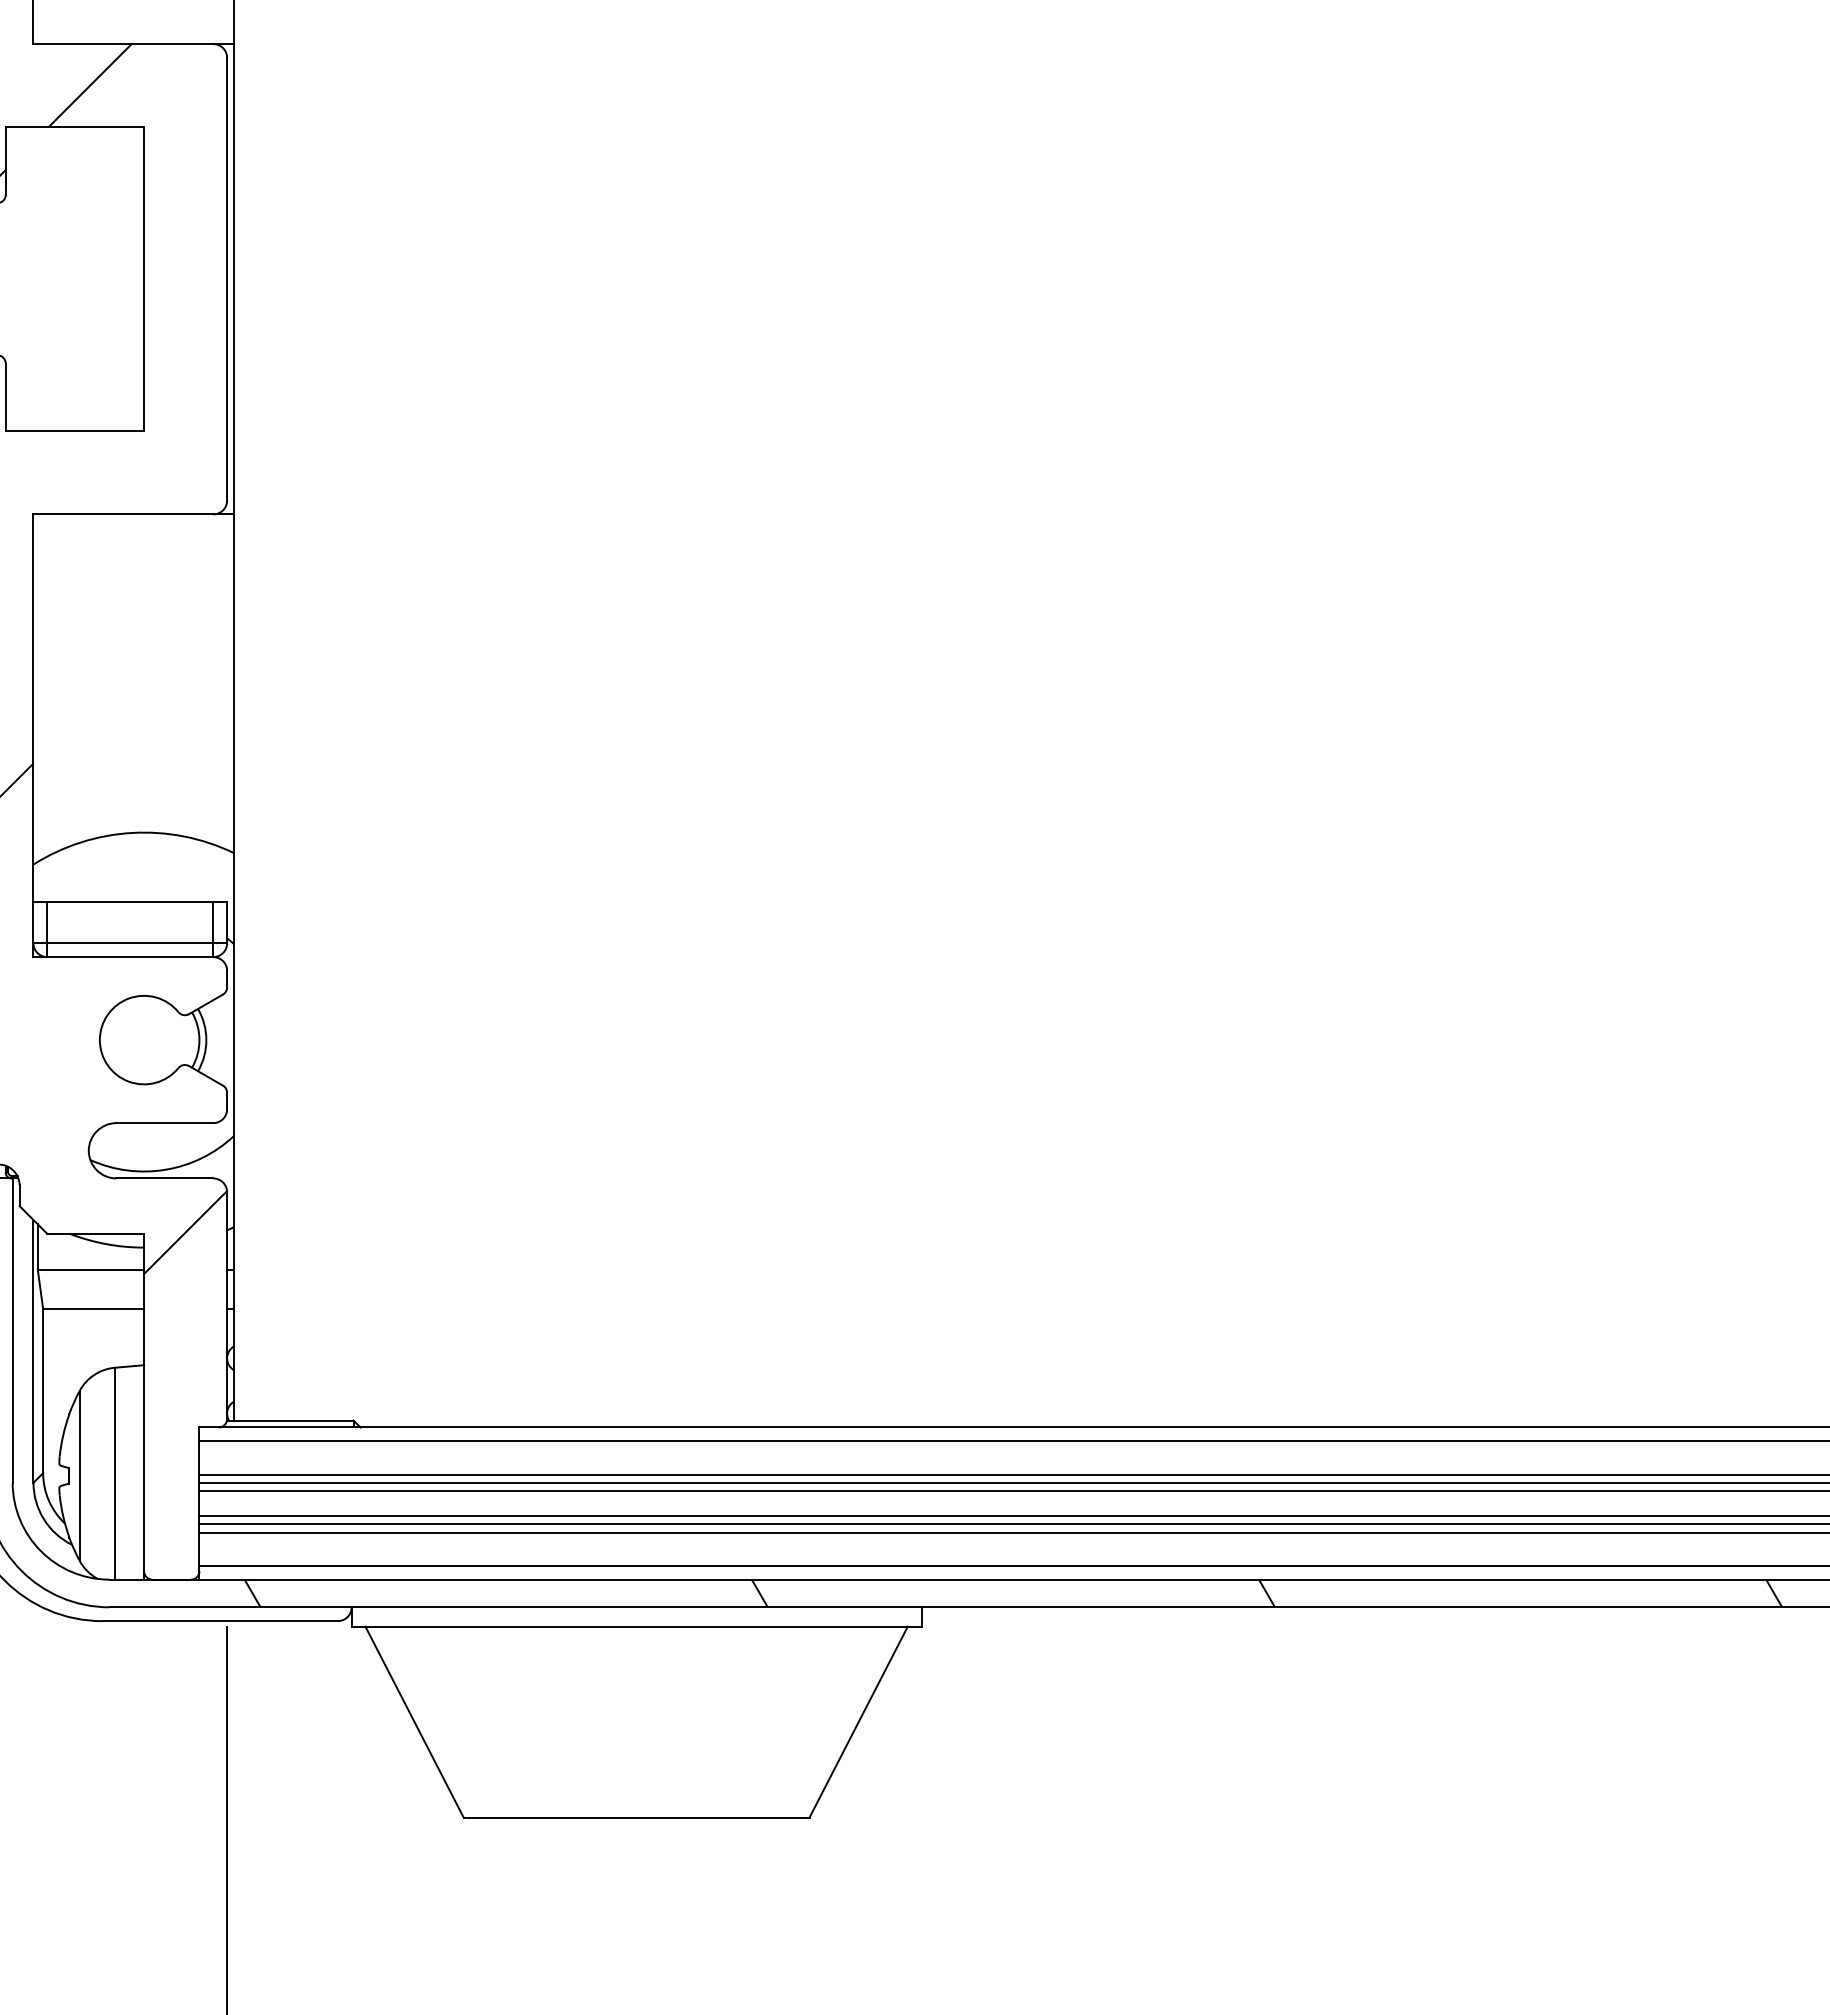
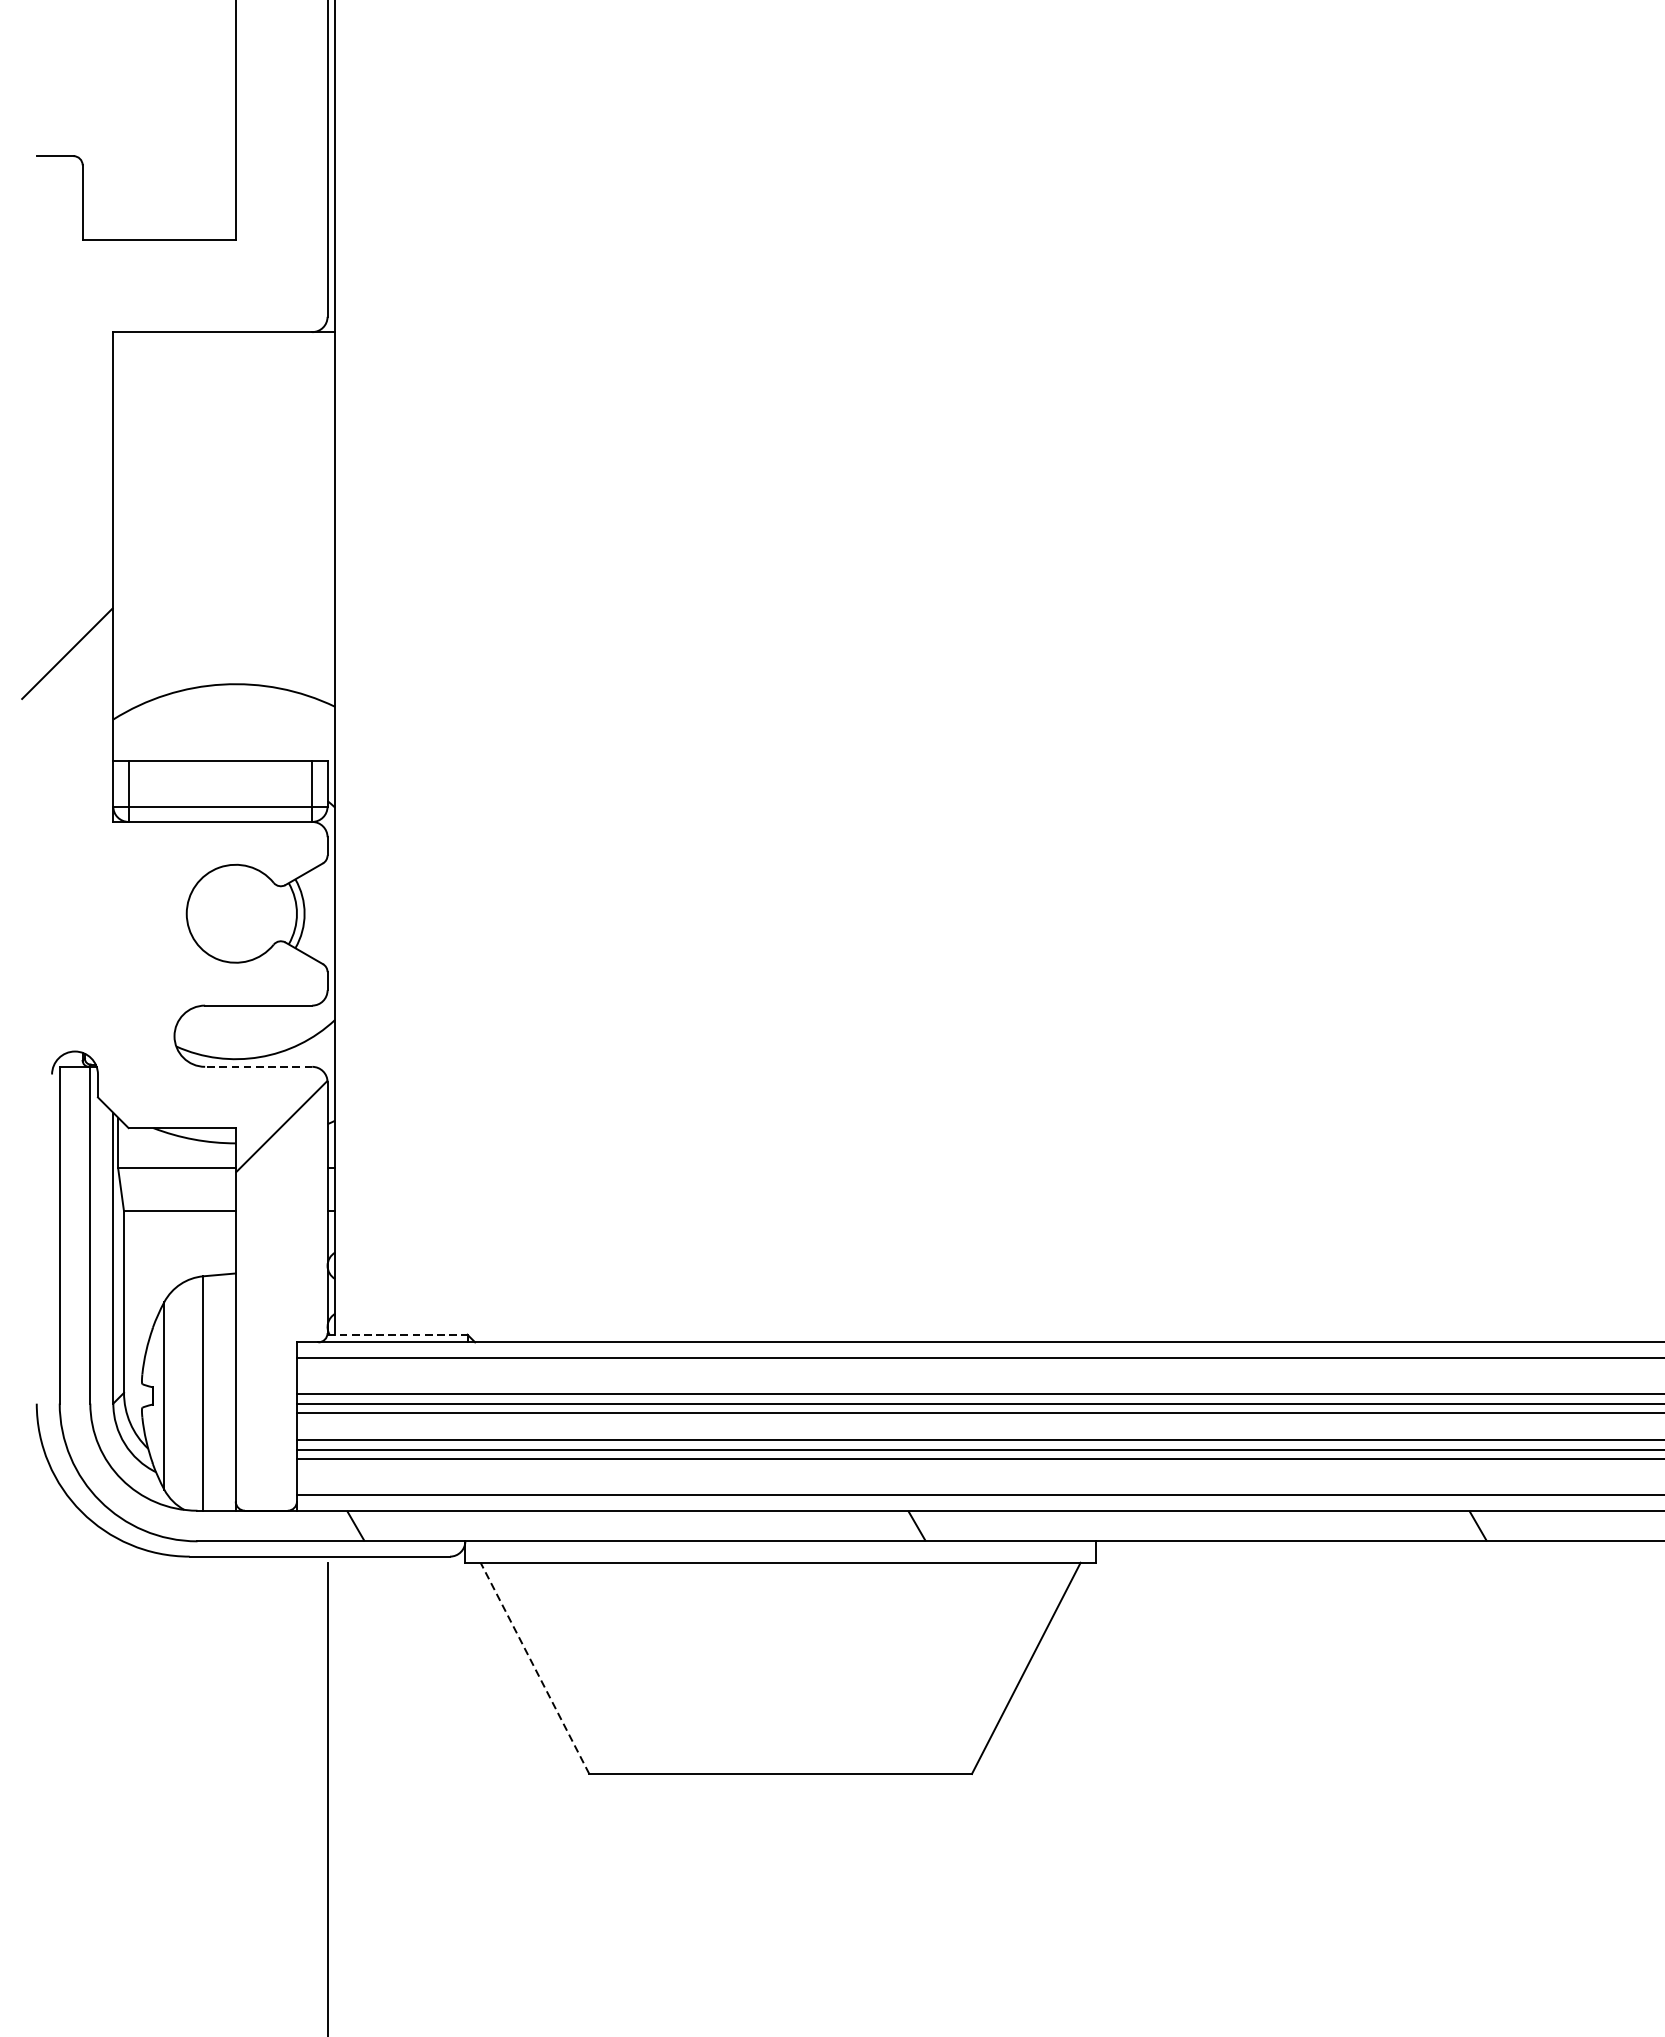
line: (164, 1178) -> (258, 1066), solid -> dashed
line: (290, 1420) -> (397, 1334), solid -> dashed
line: (414, 1721) -> (534, 1667), solid -> dashed

